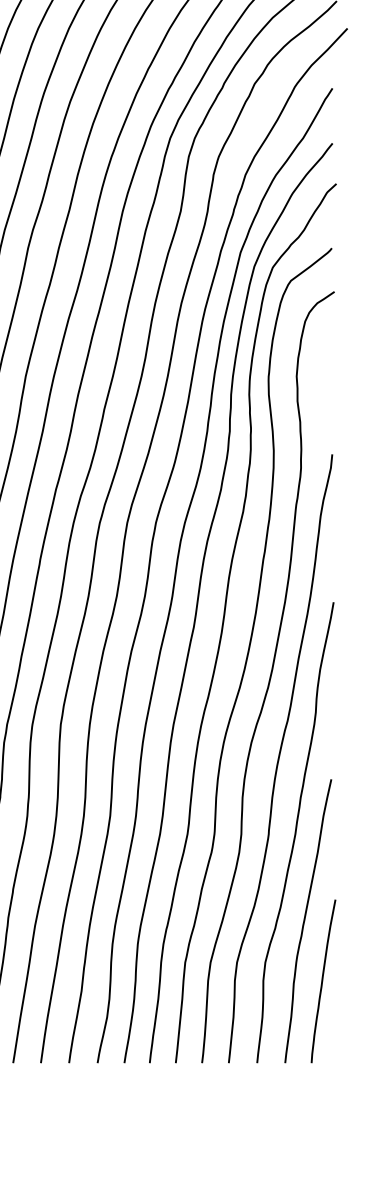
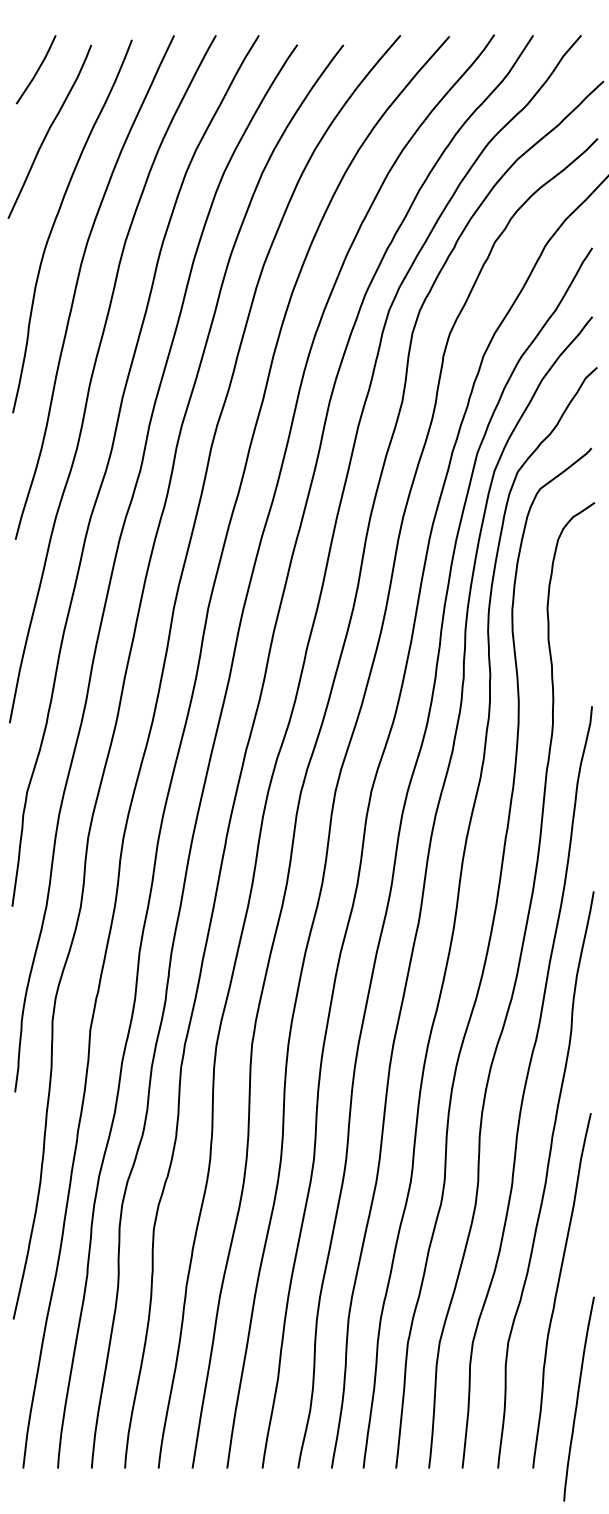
curve: (323, 980) -> (578, 1398), moved

